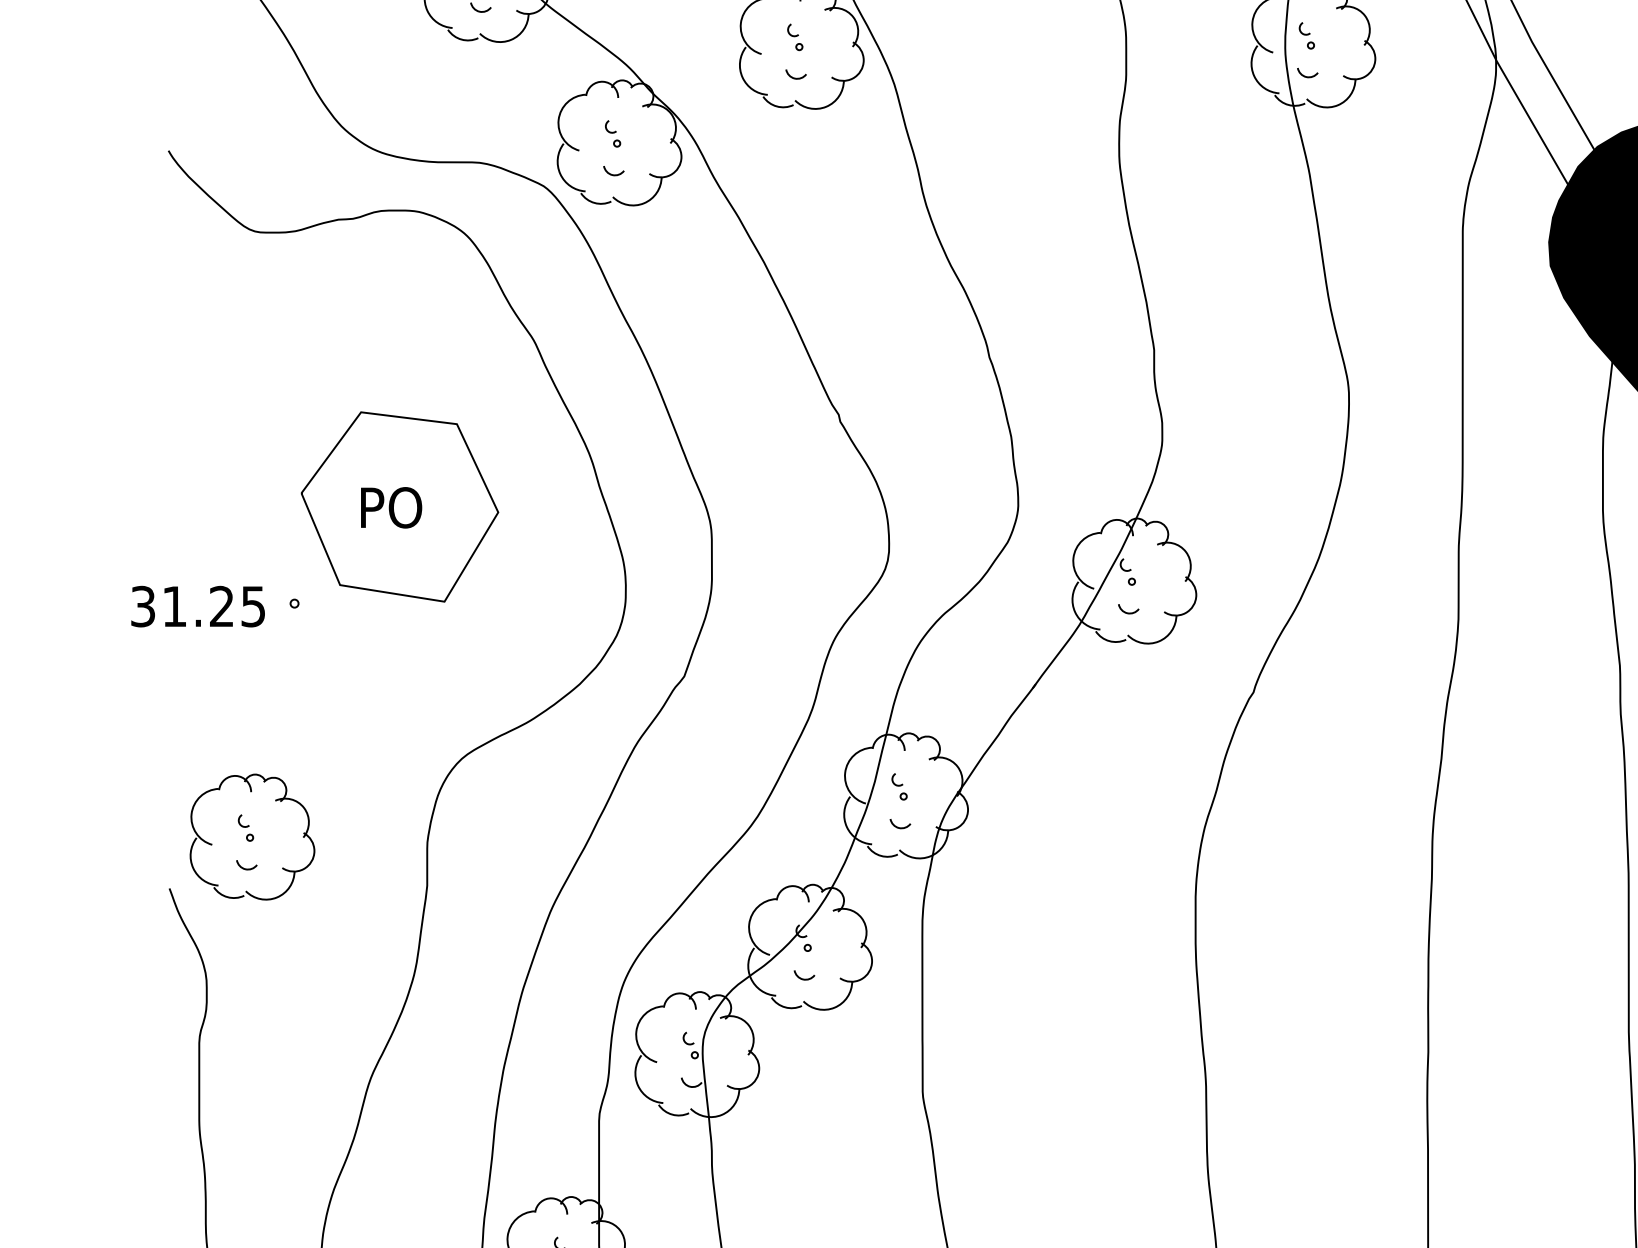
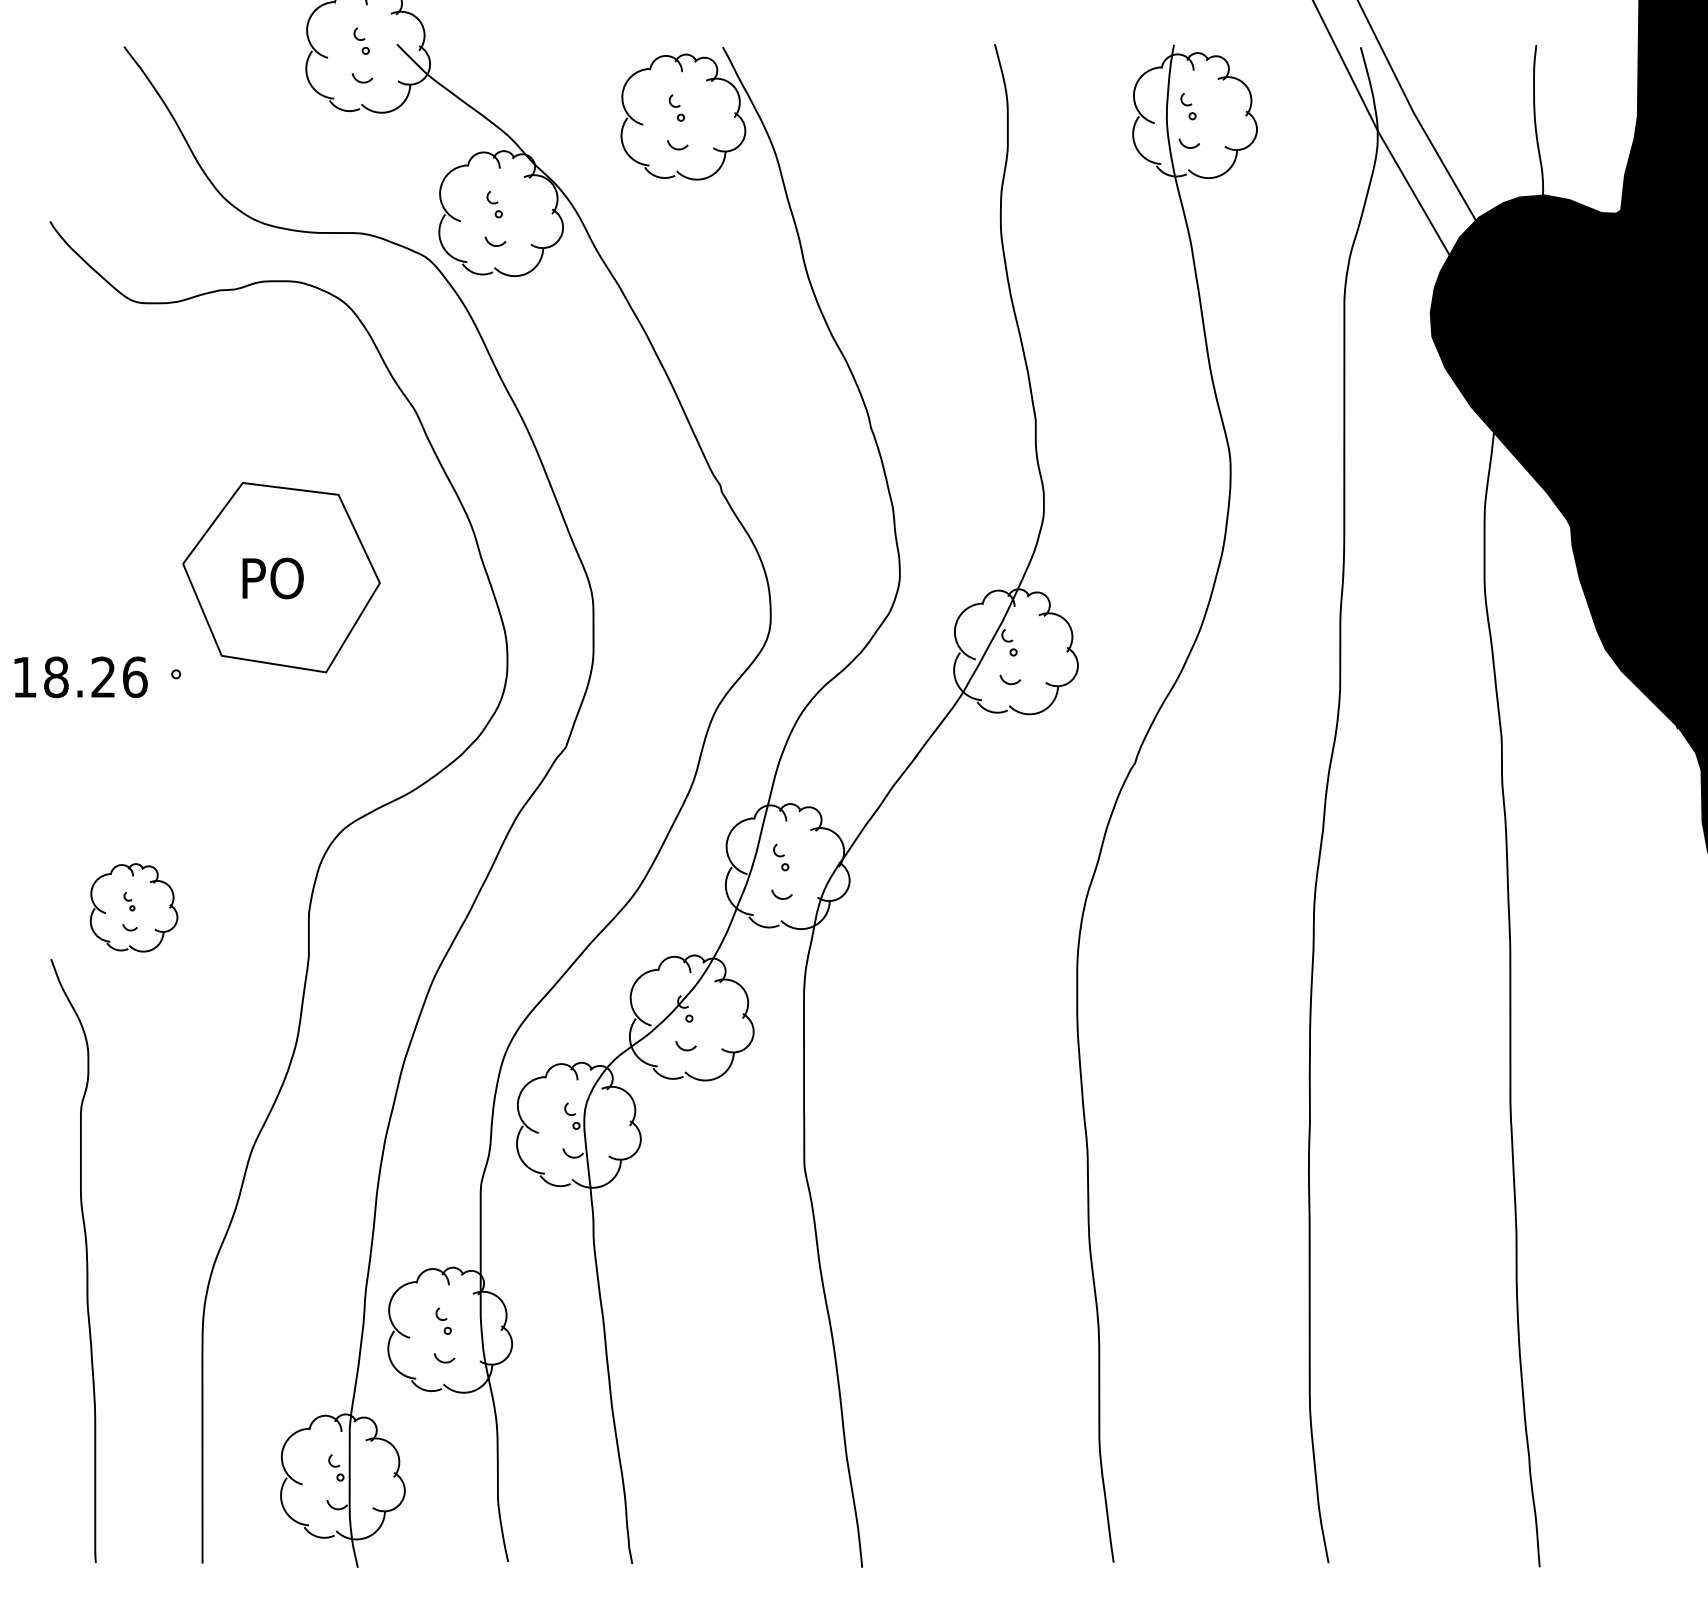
text: (198, 606) -> (80, 677), 31.25 -> 18.26
part: (251, 836) -> (133, 907), size x0.7

